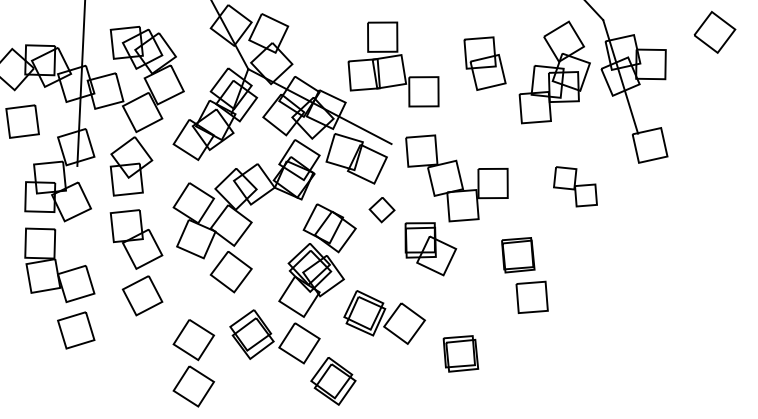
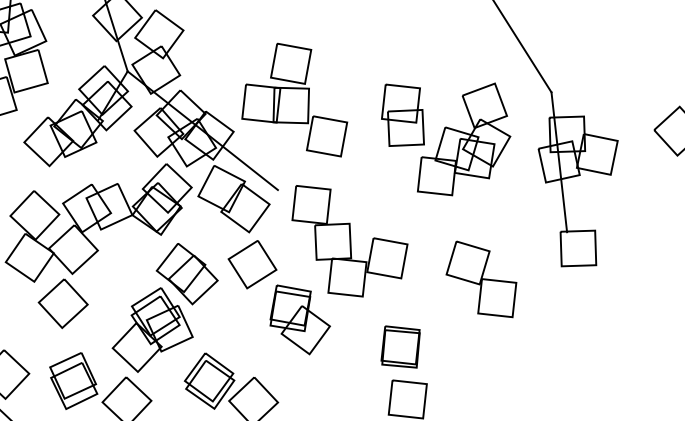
part: (554, 72) -> (466, 139), moved
part: (575, 186) -> (482, 279), size x1.43
part: (381, 209) -> (251, 263), size x1.67

